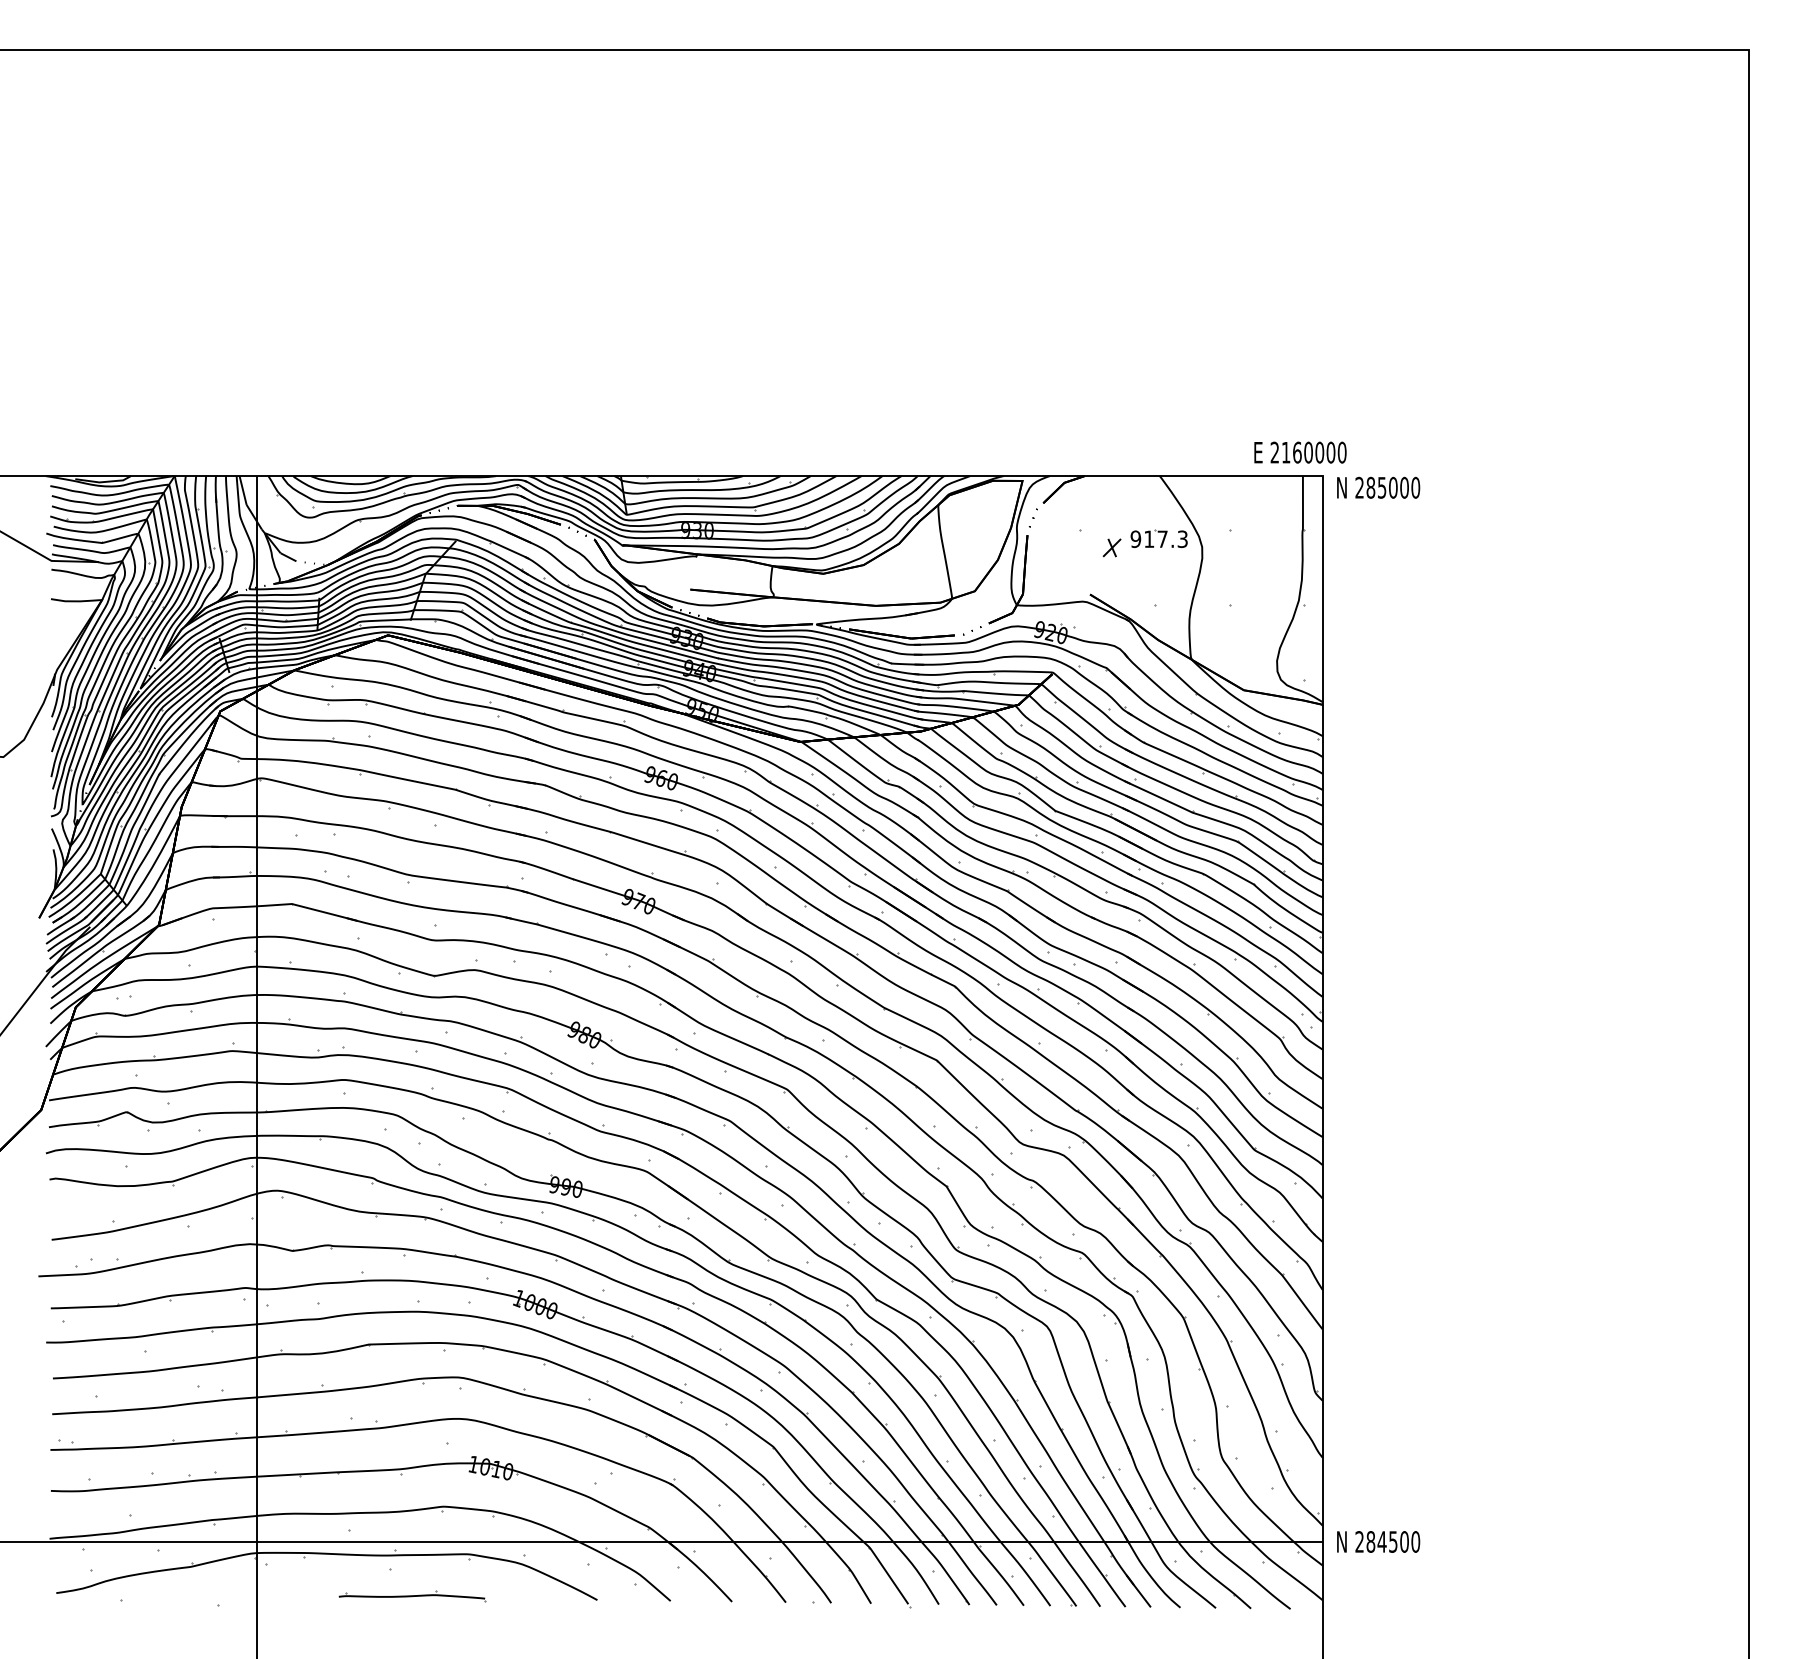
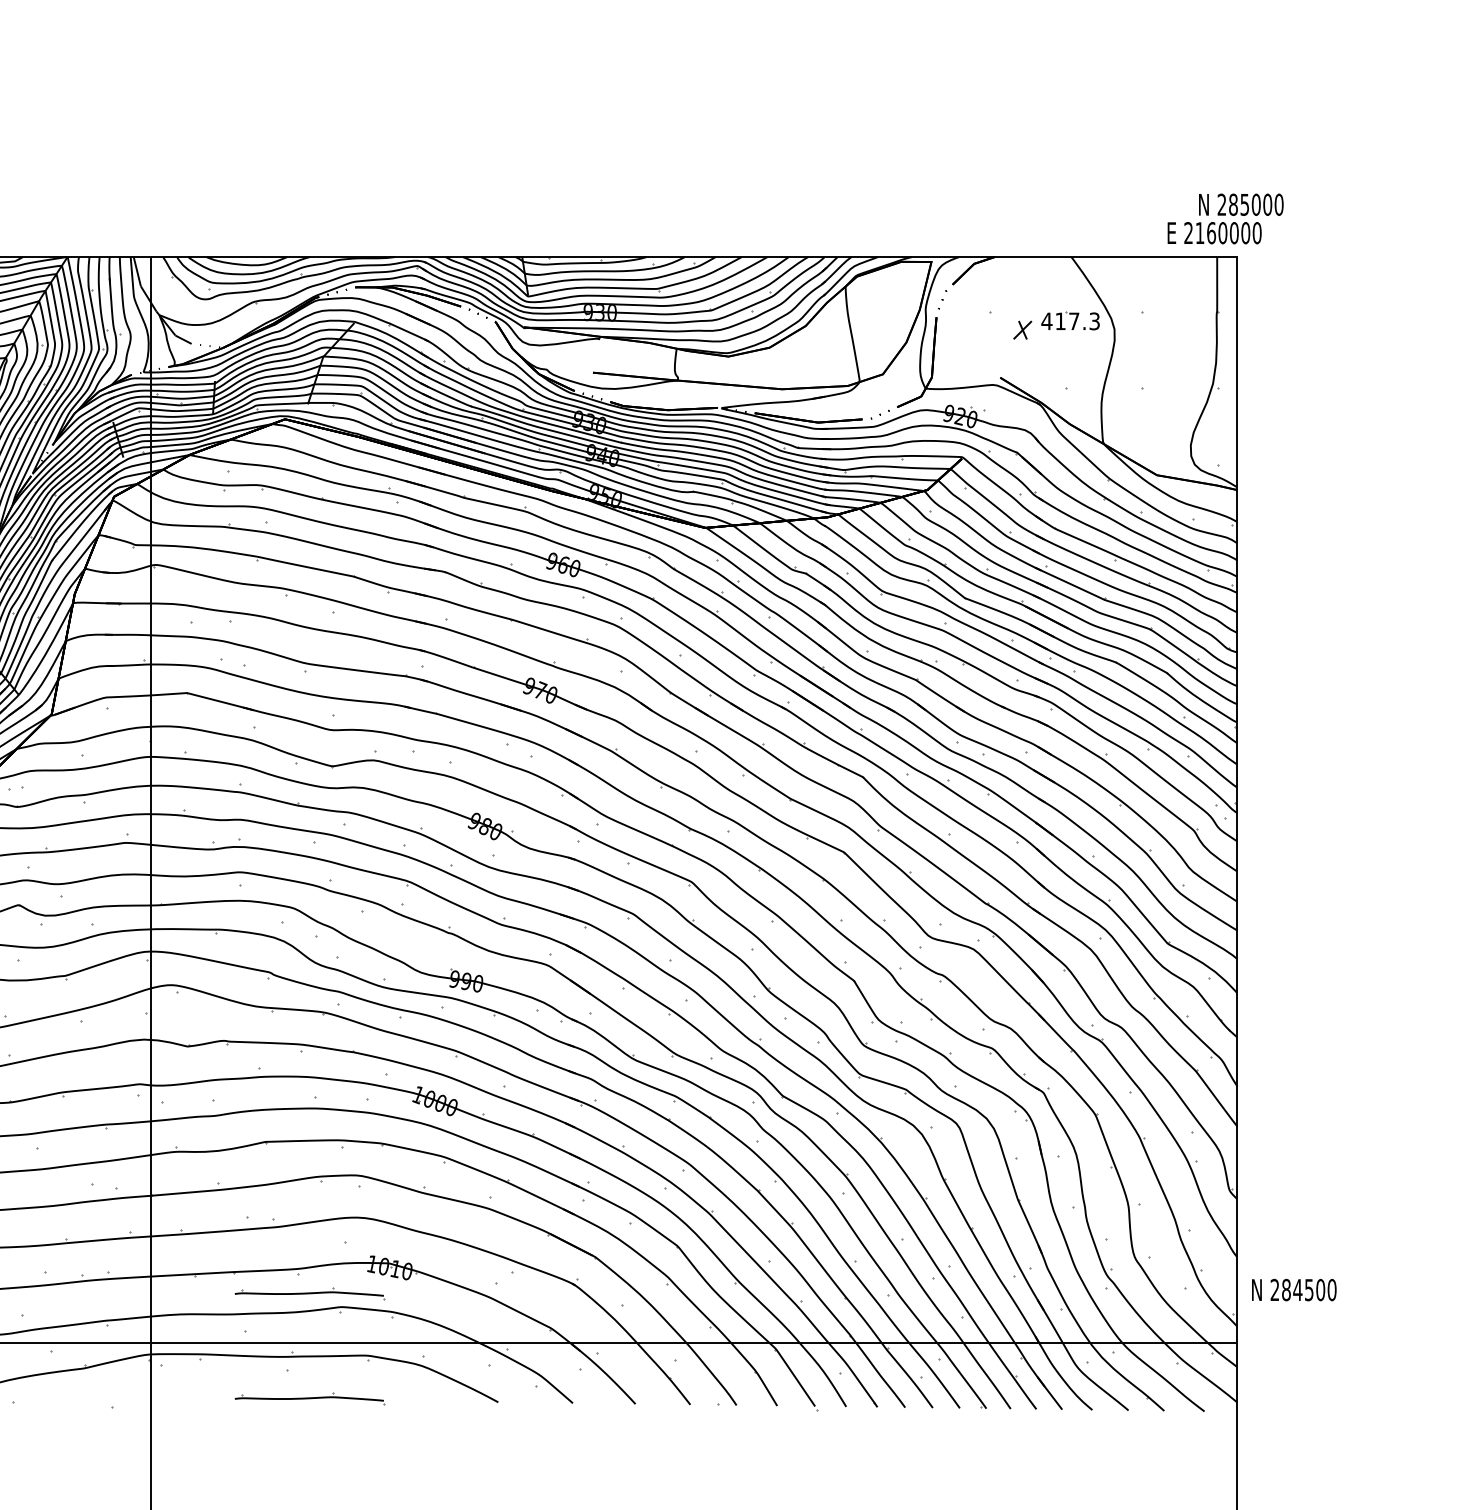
text: (1378, 487) -> (1241, 204), moved
text: (1135, 539) -> (1046, 321), 917.3 -> 417.3
part: (412, 1493) -> (309, 1293), added
text: (1378, 1541) -> (1294, 1289), moved

